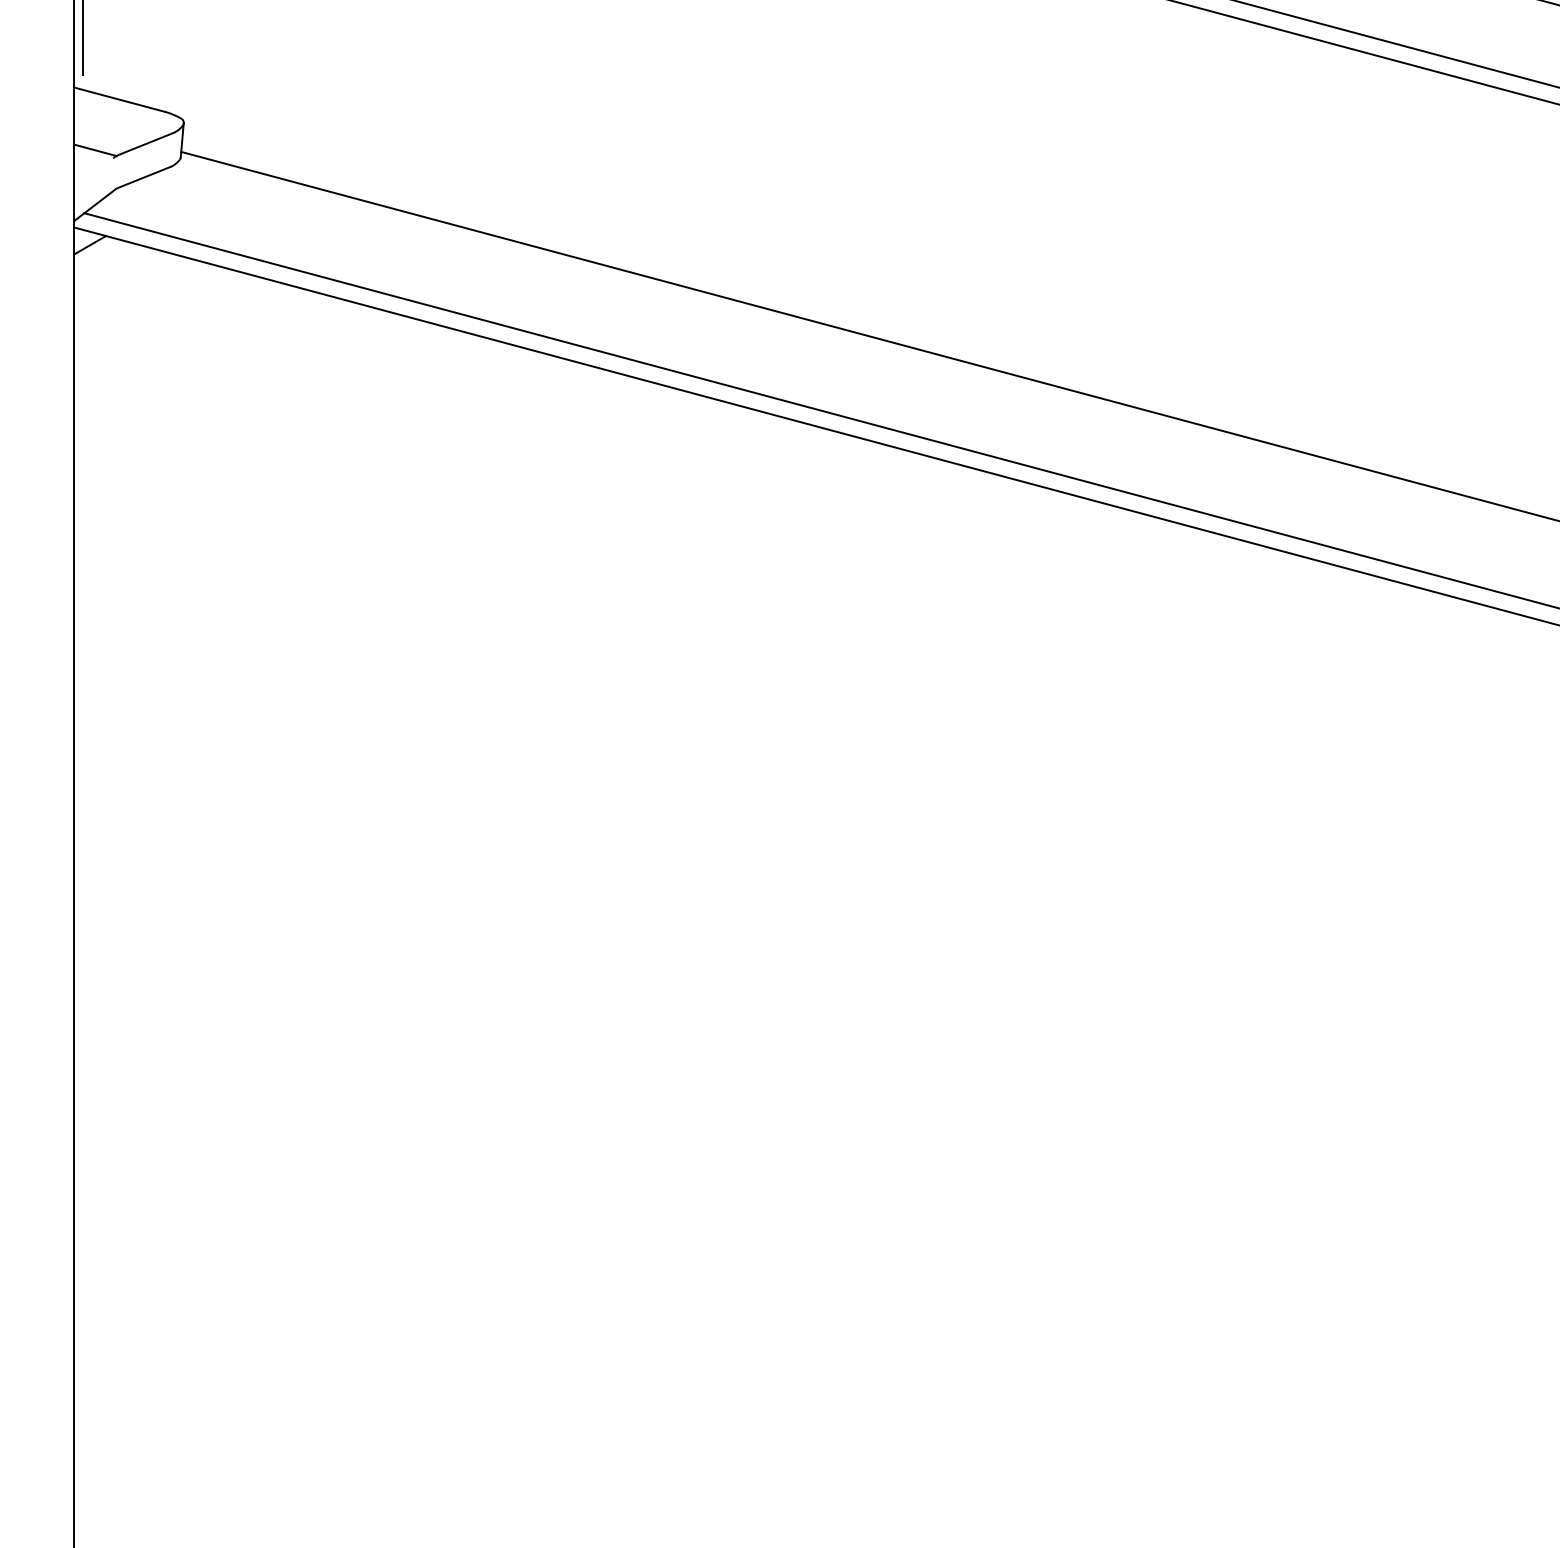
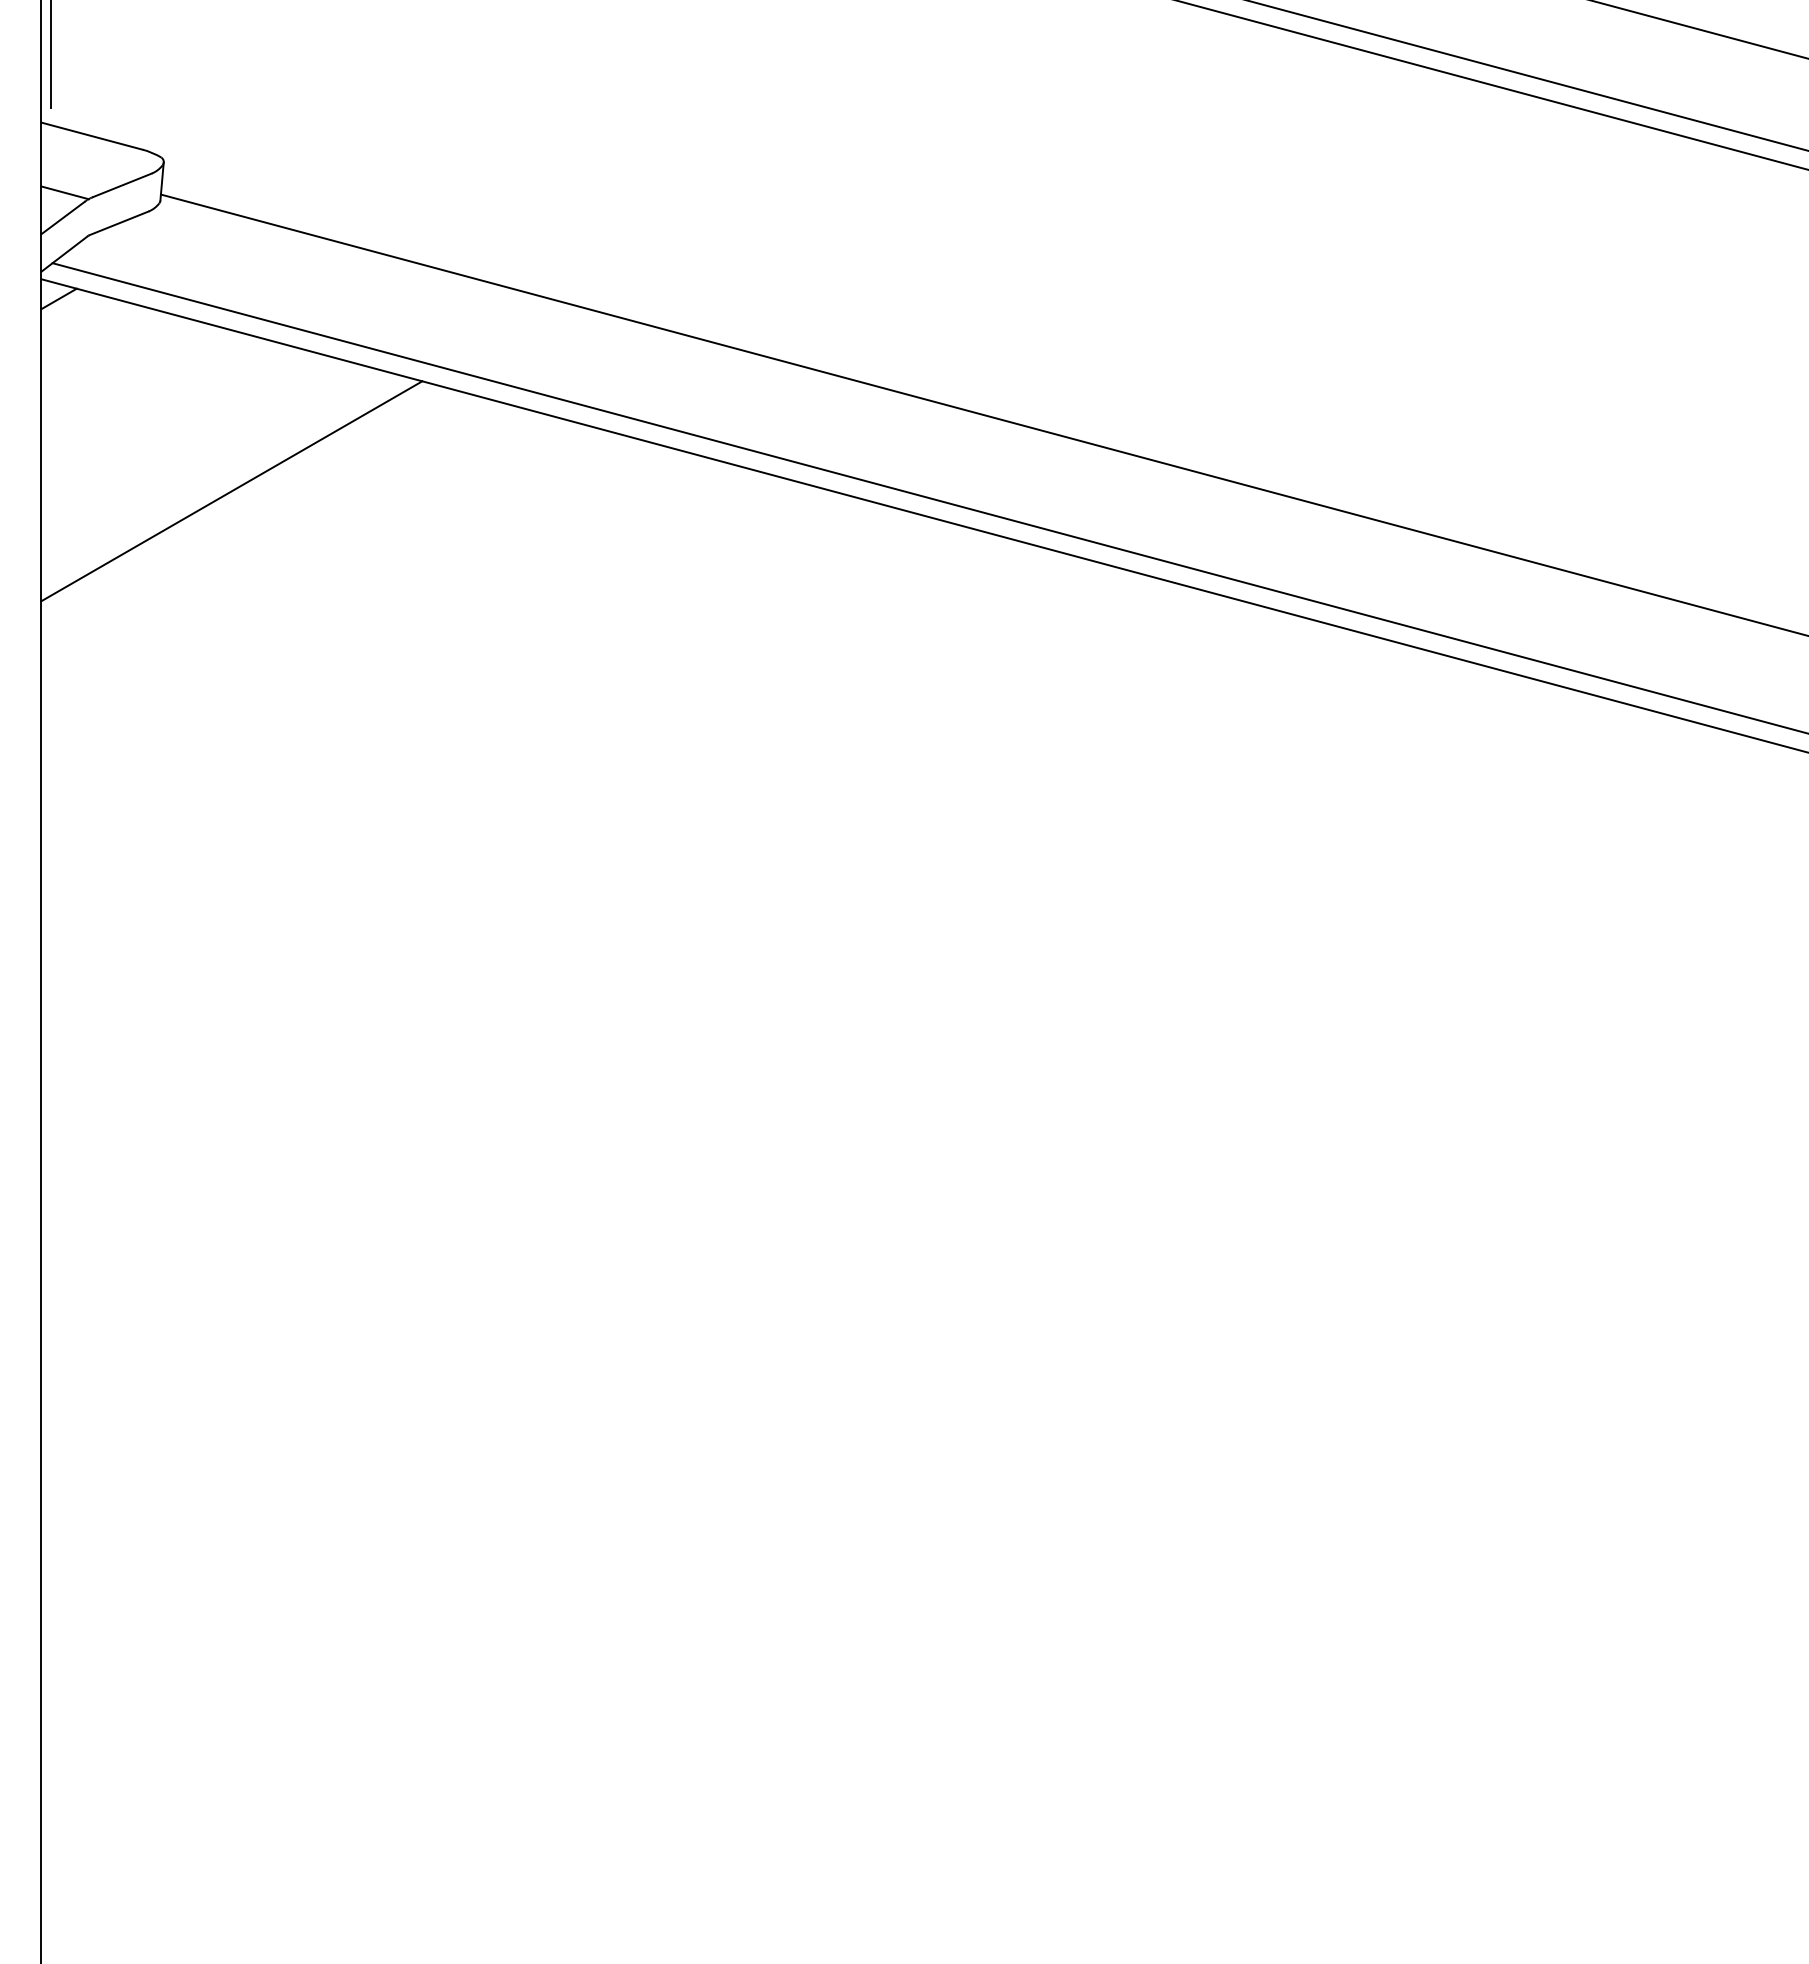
line: (93, 172) -> (62, 217), added
line: (244, 417) -> (231, 491), added

